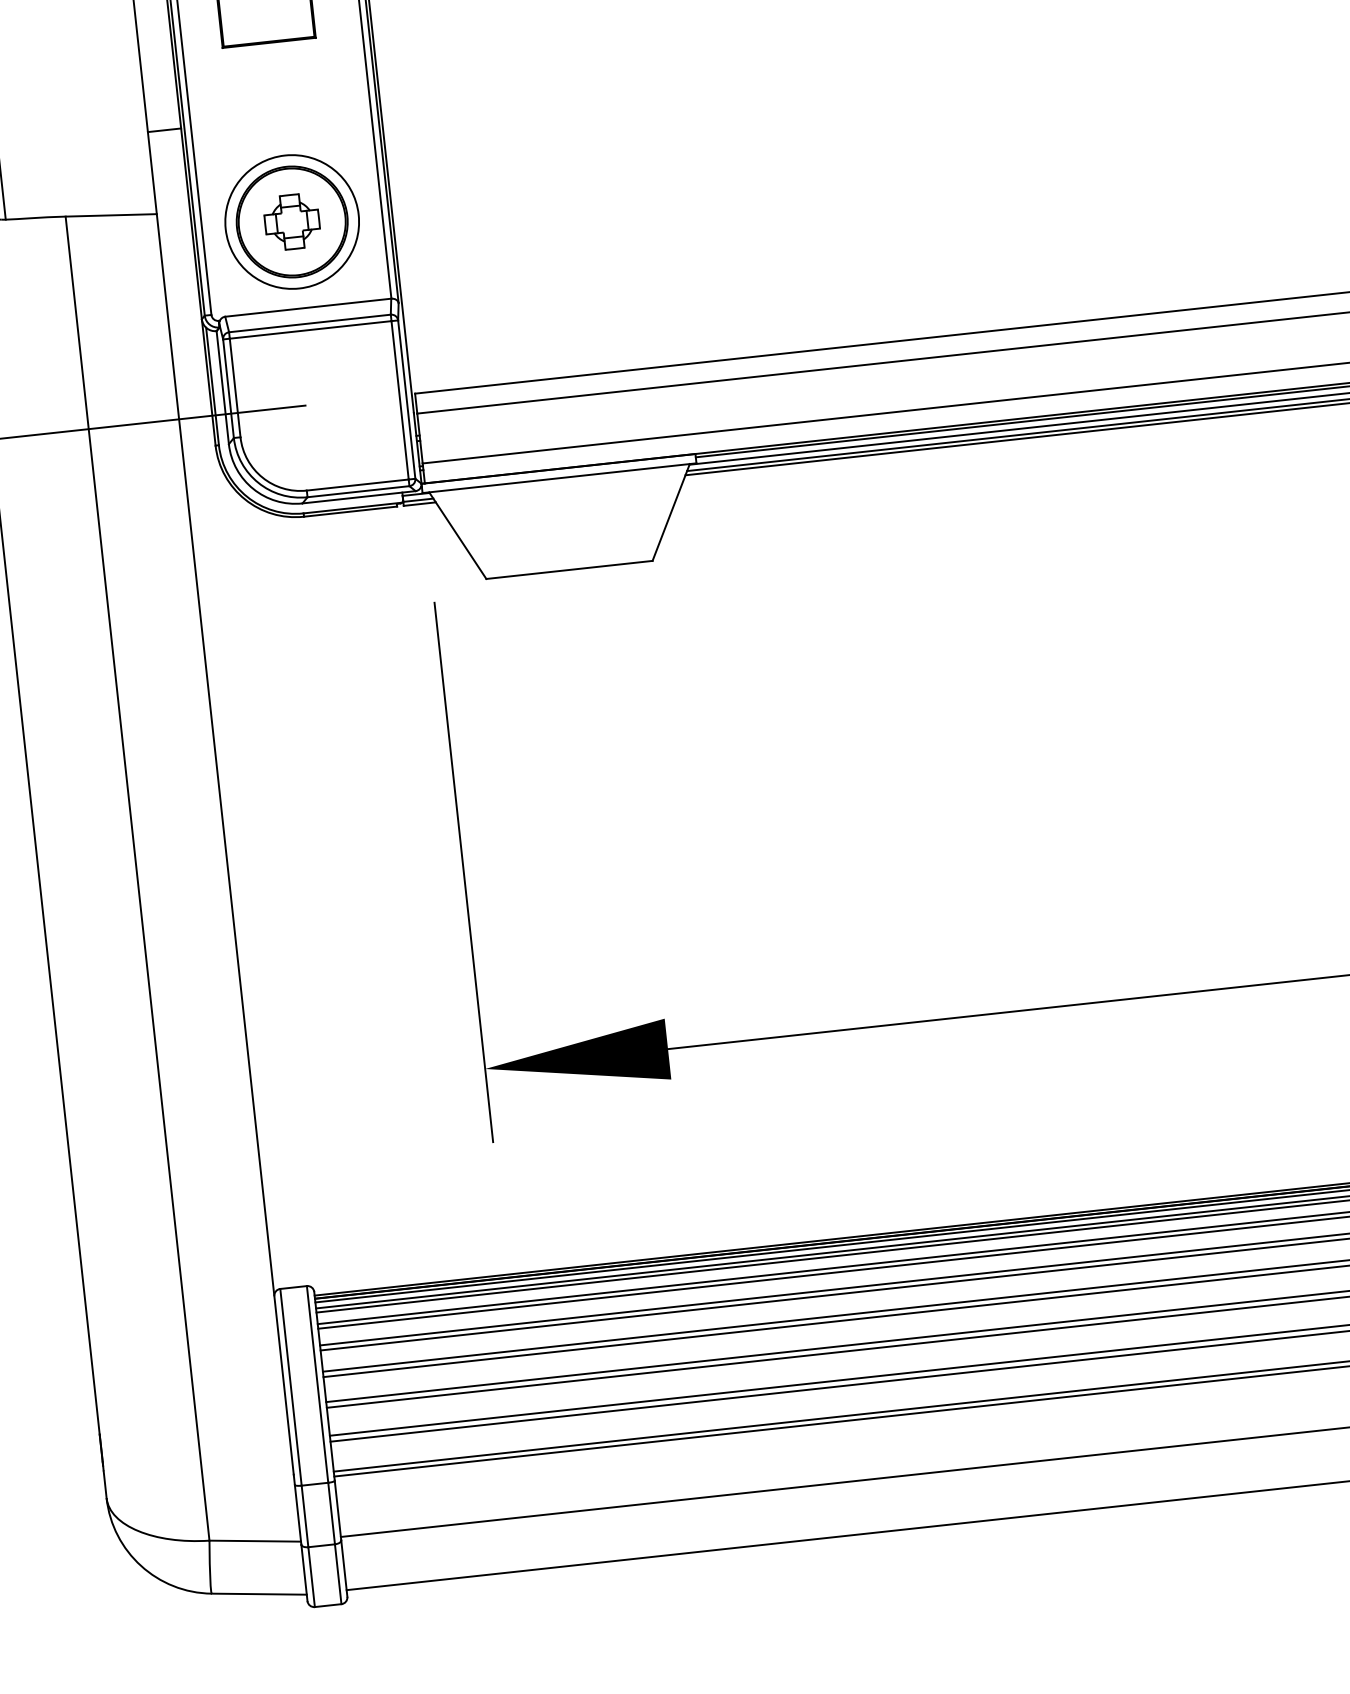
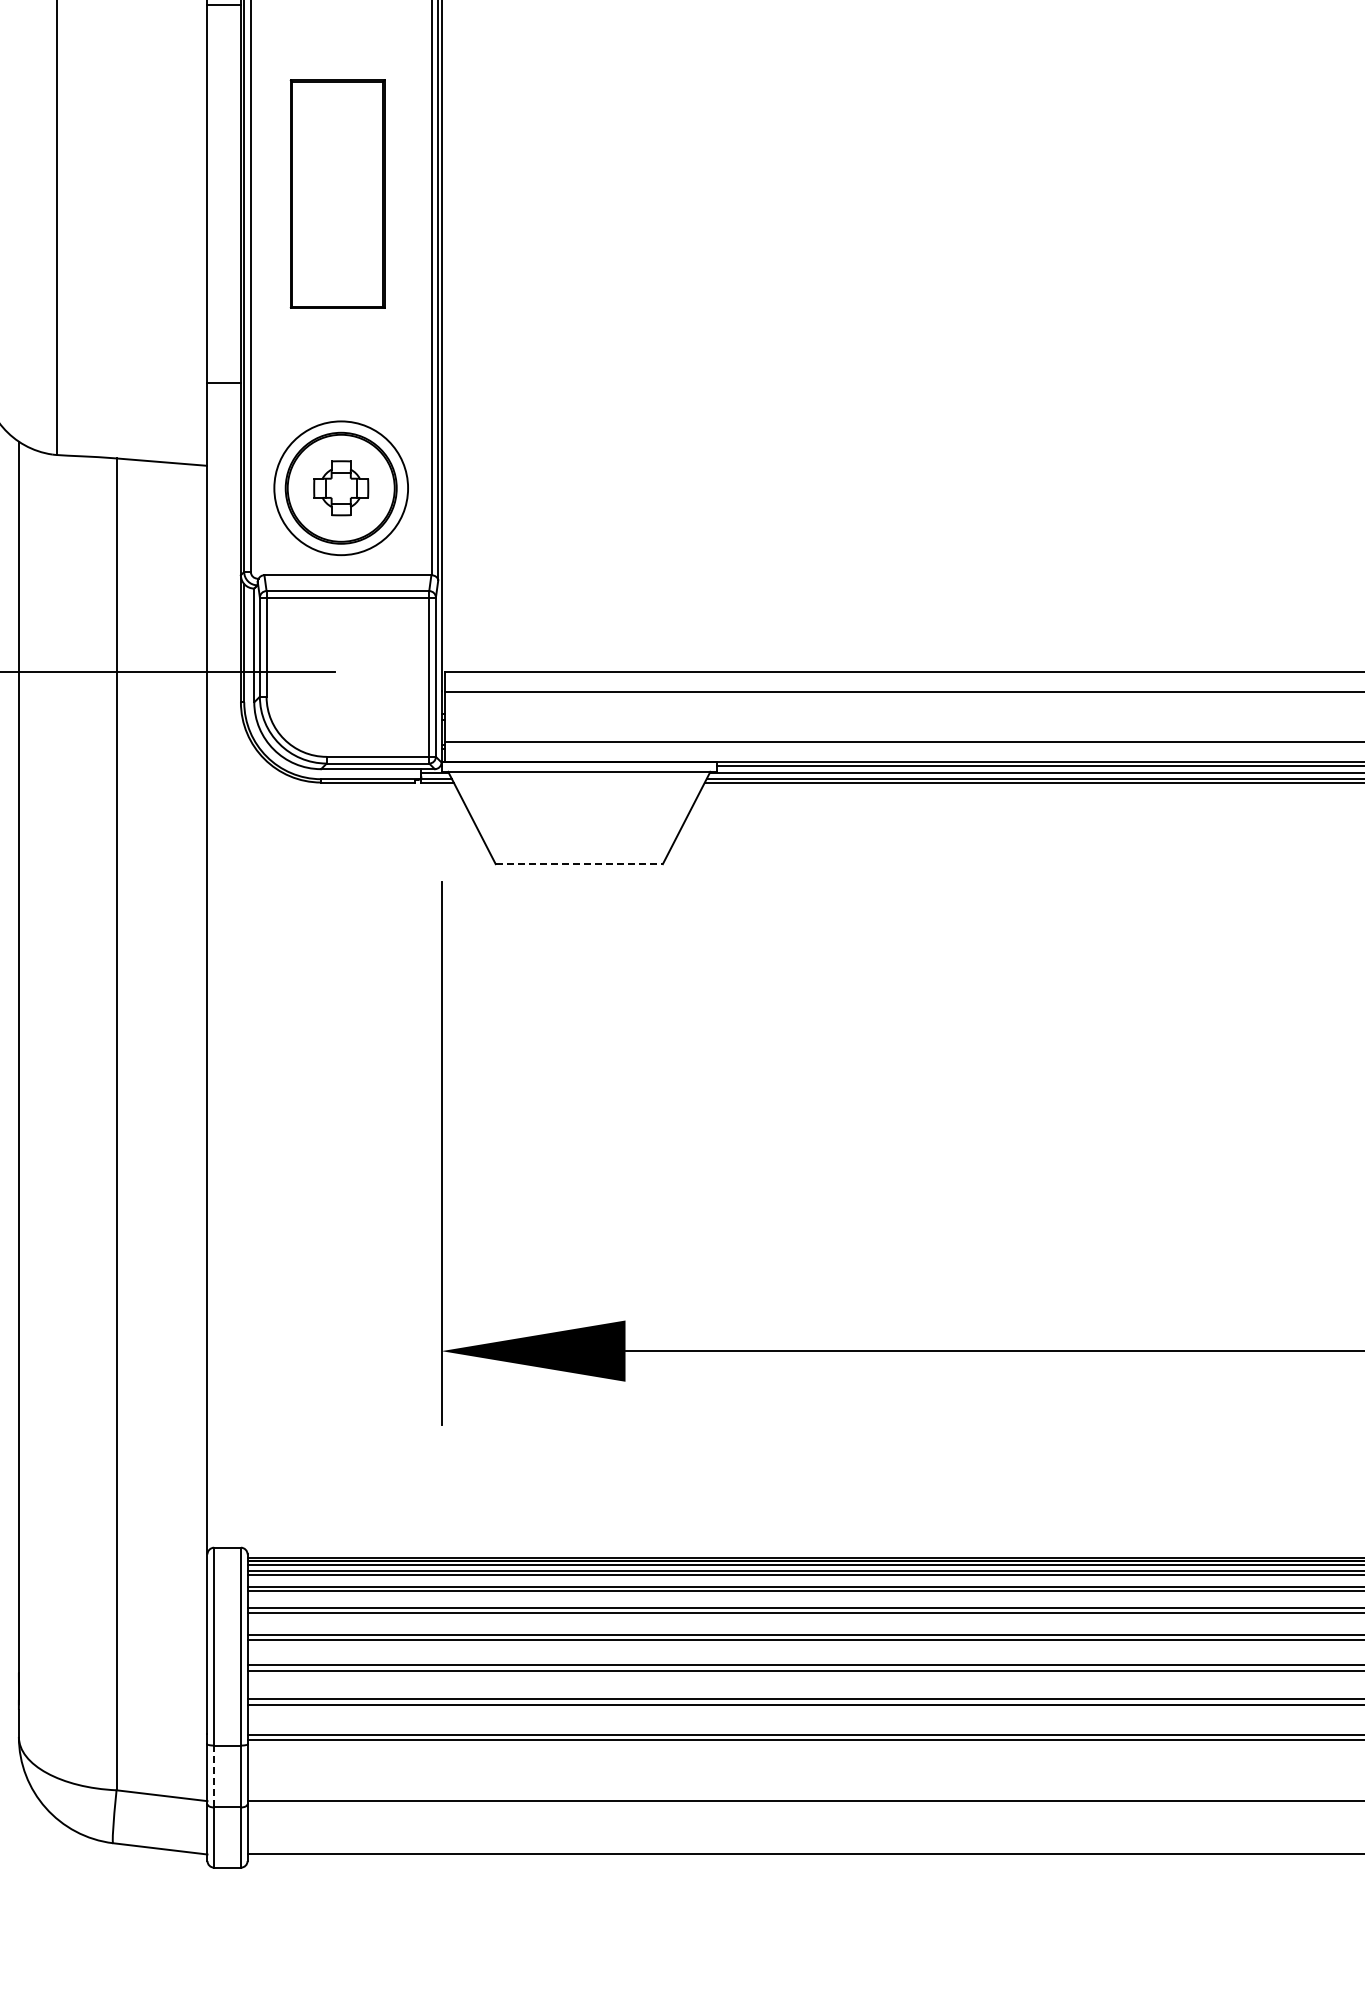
line: (569, 570) -> (579, 864), solid -> dashed
line: (305, 1516) -> (214, 1776), solid -> dashed

